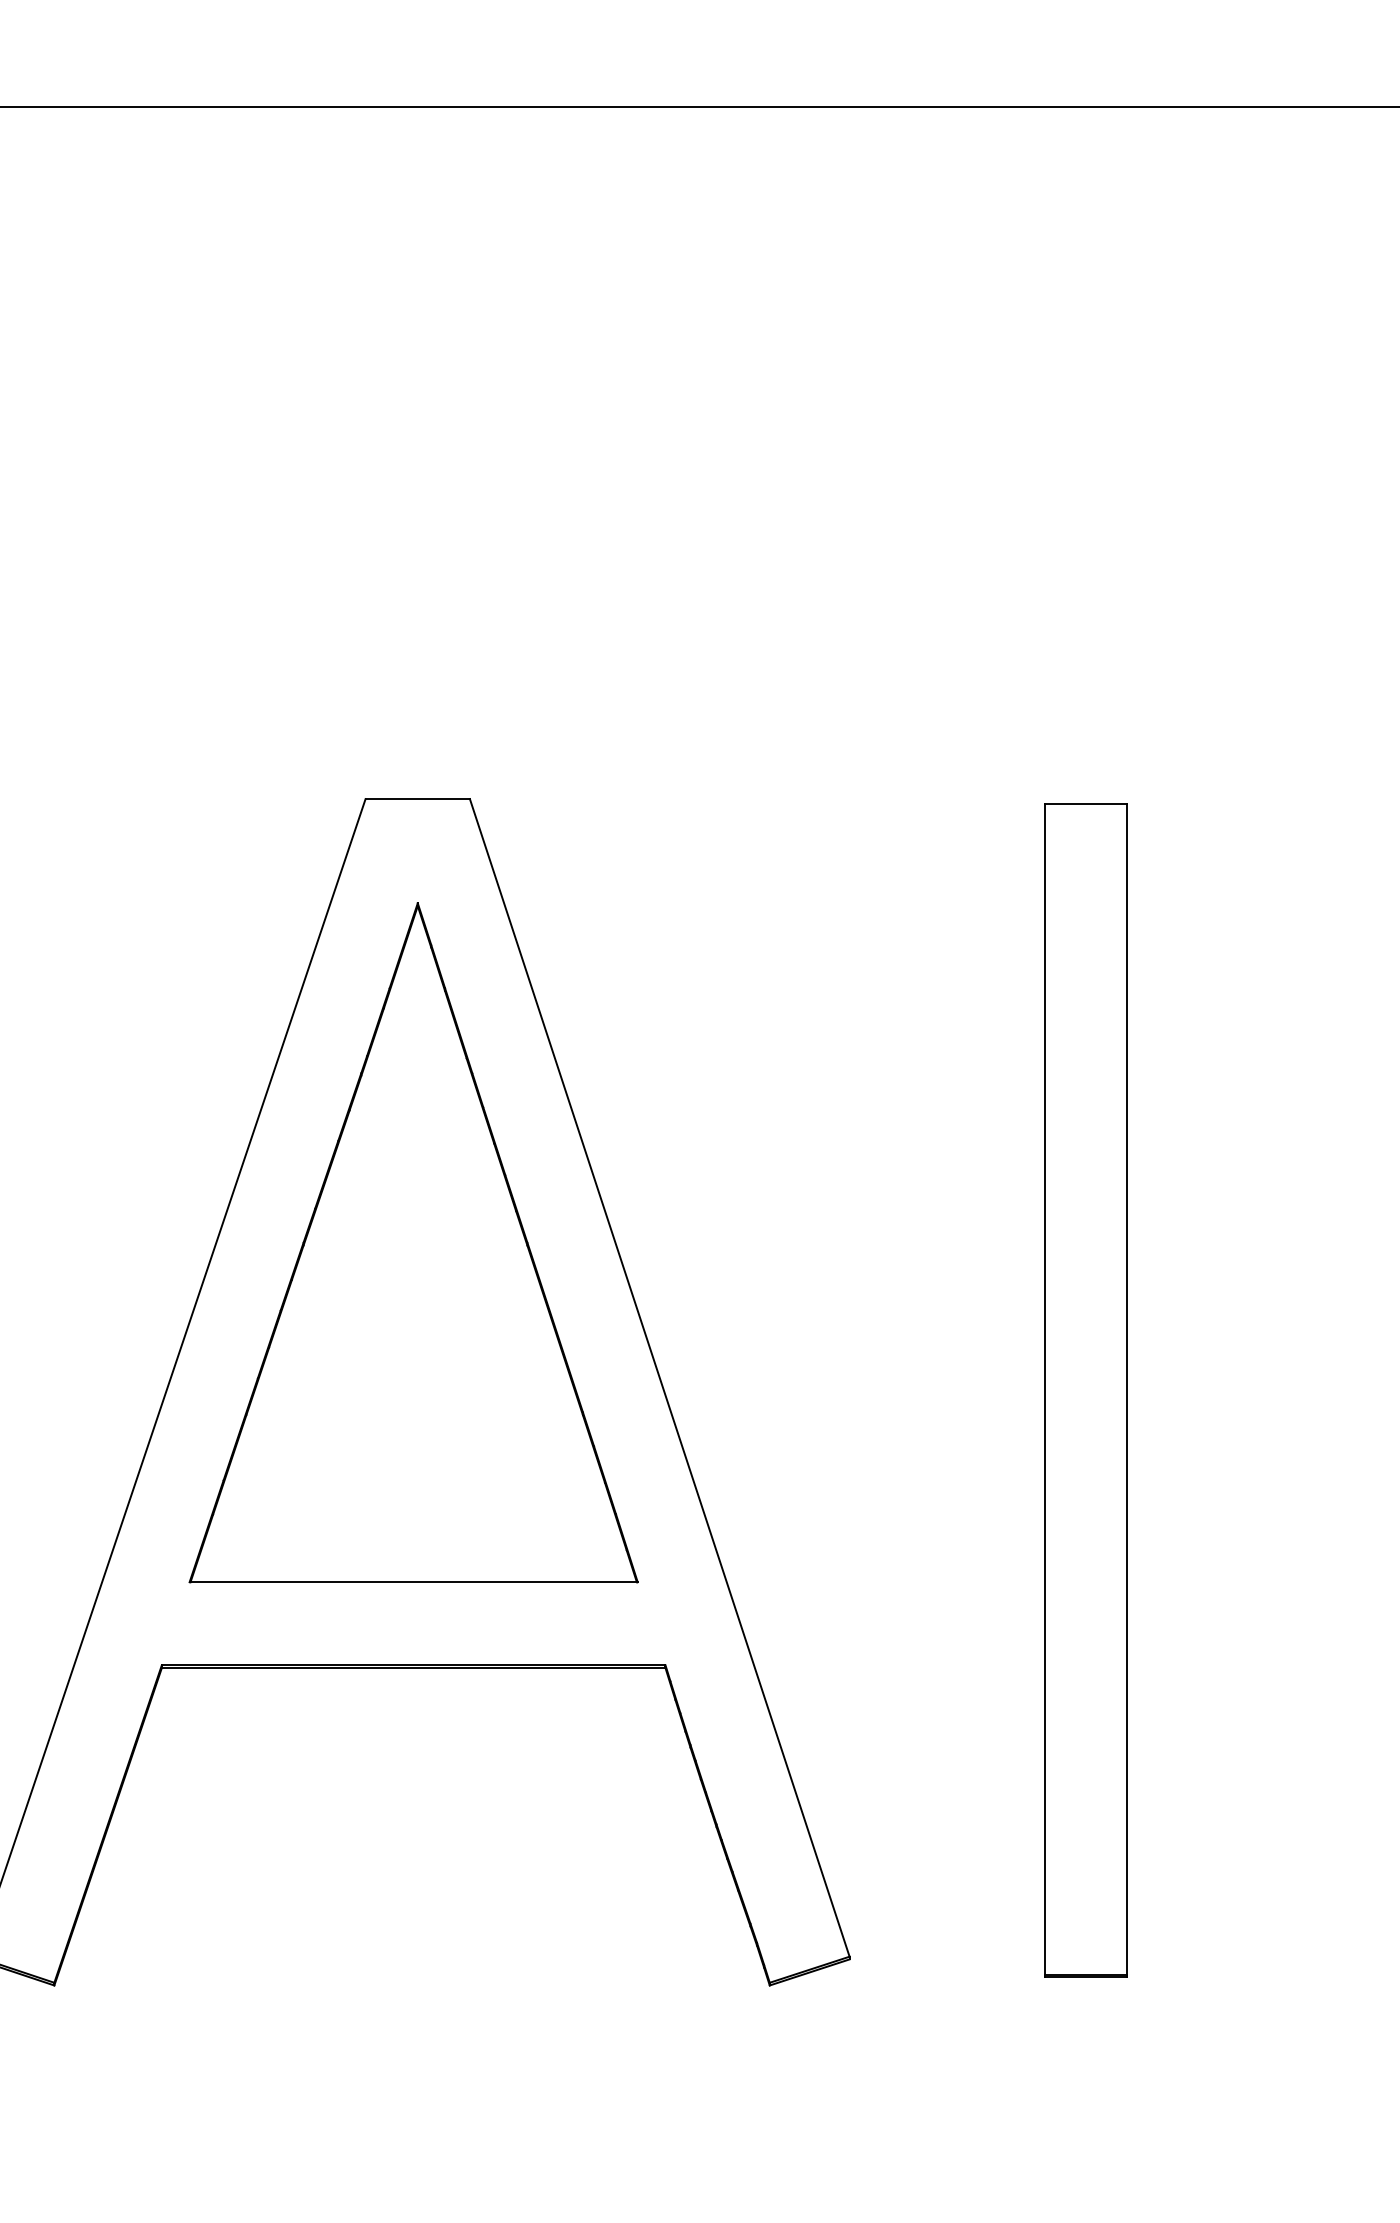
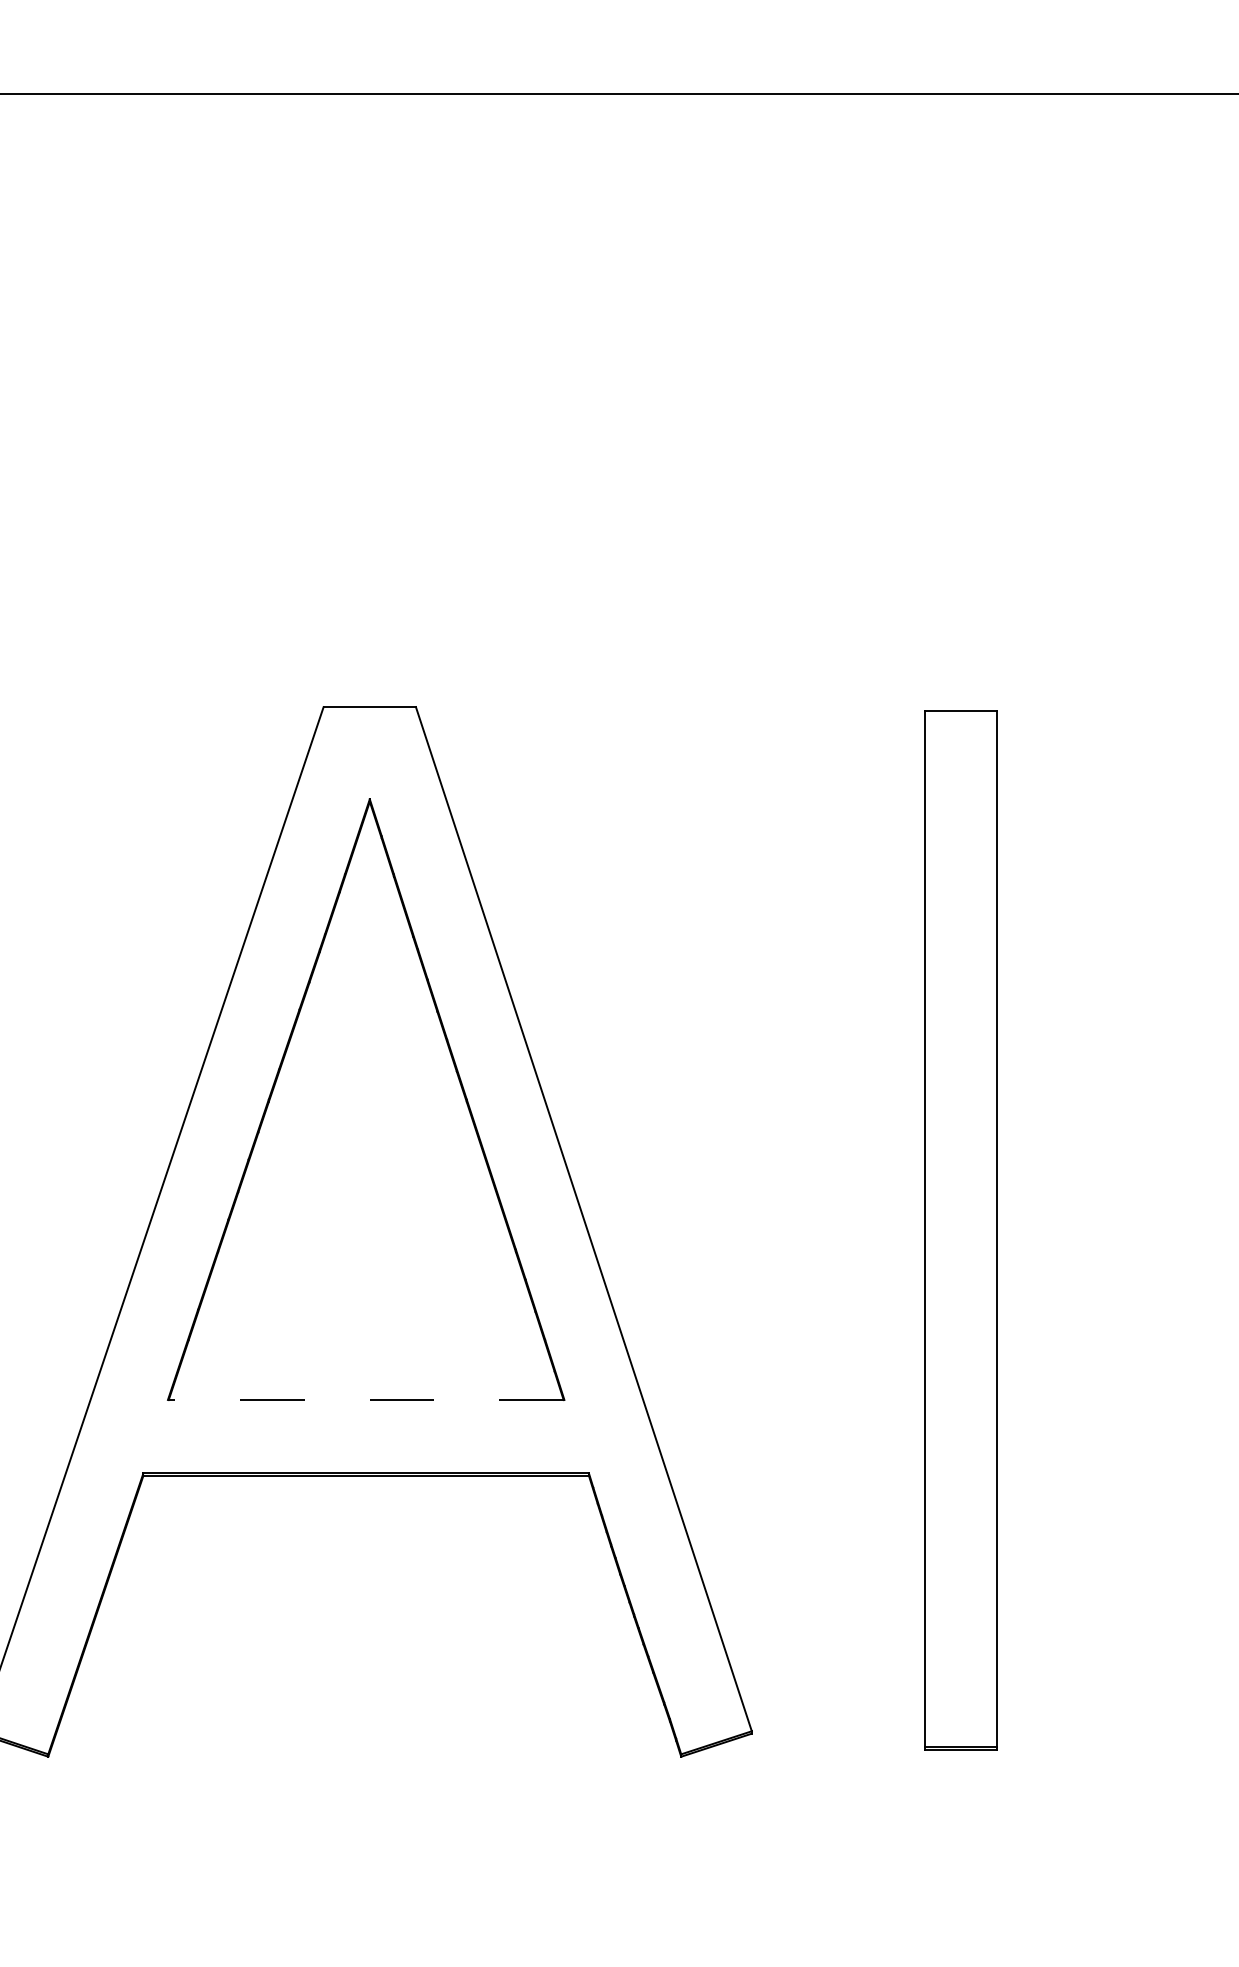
line: (412, 1581) -> (365, 1399), solid -> dashed

